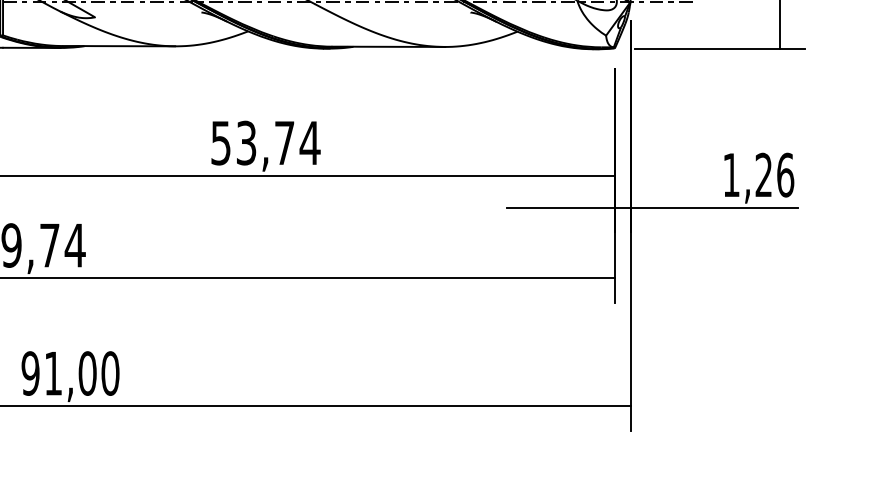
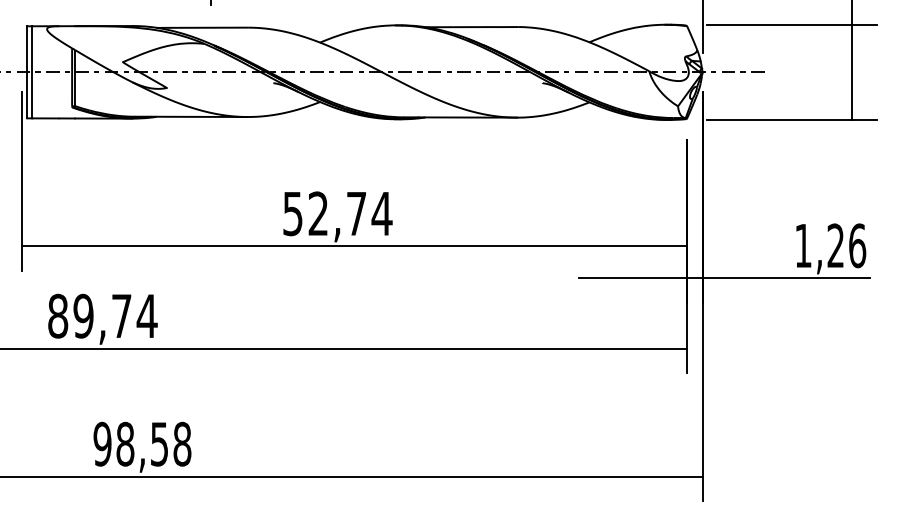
text: (245, 142) -> (317, 213), 53,74 -> 52,74
text: (81, 372) -> (153, 443), 91,00 -> 98,58

